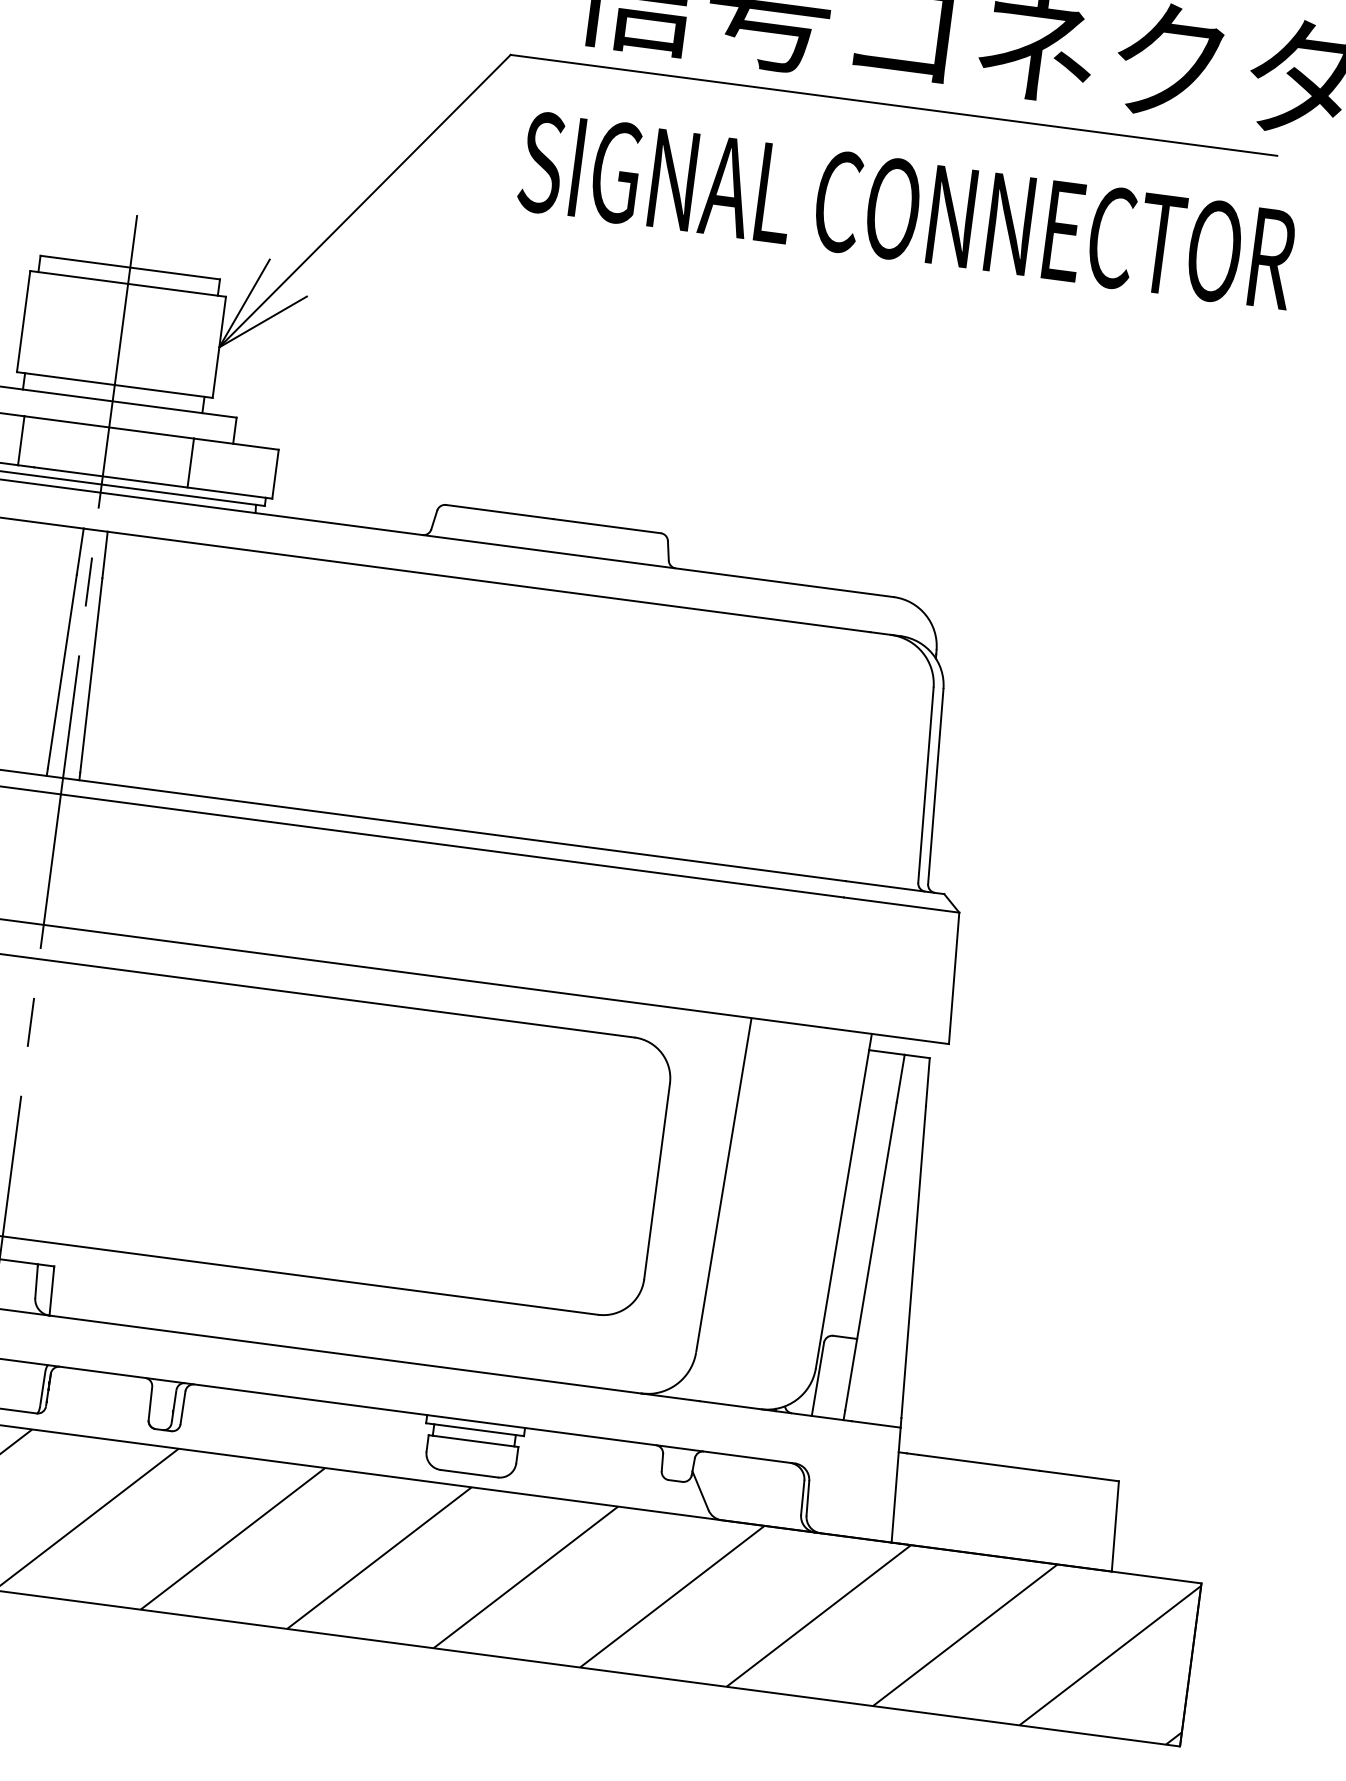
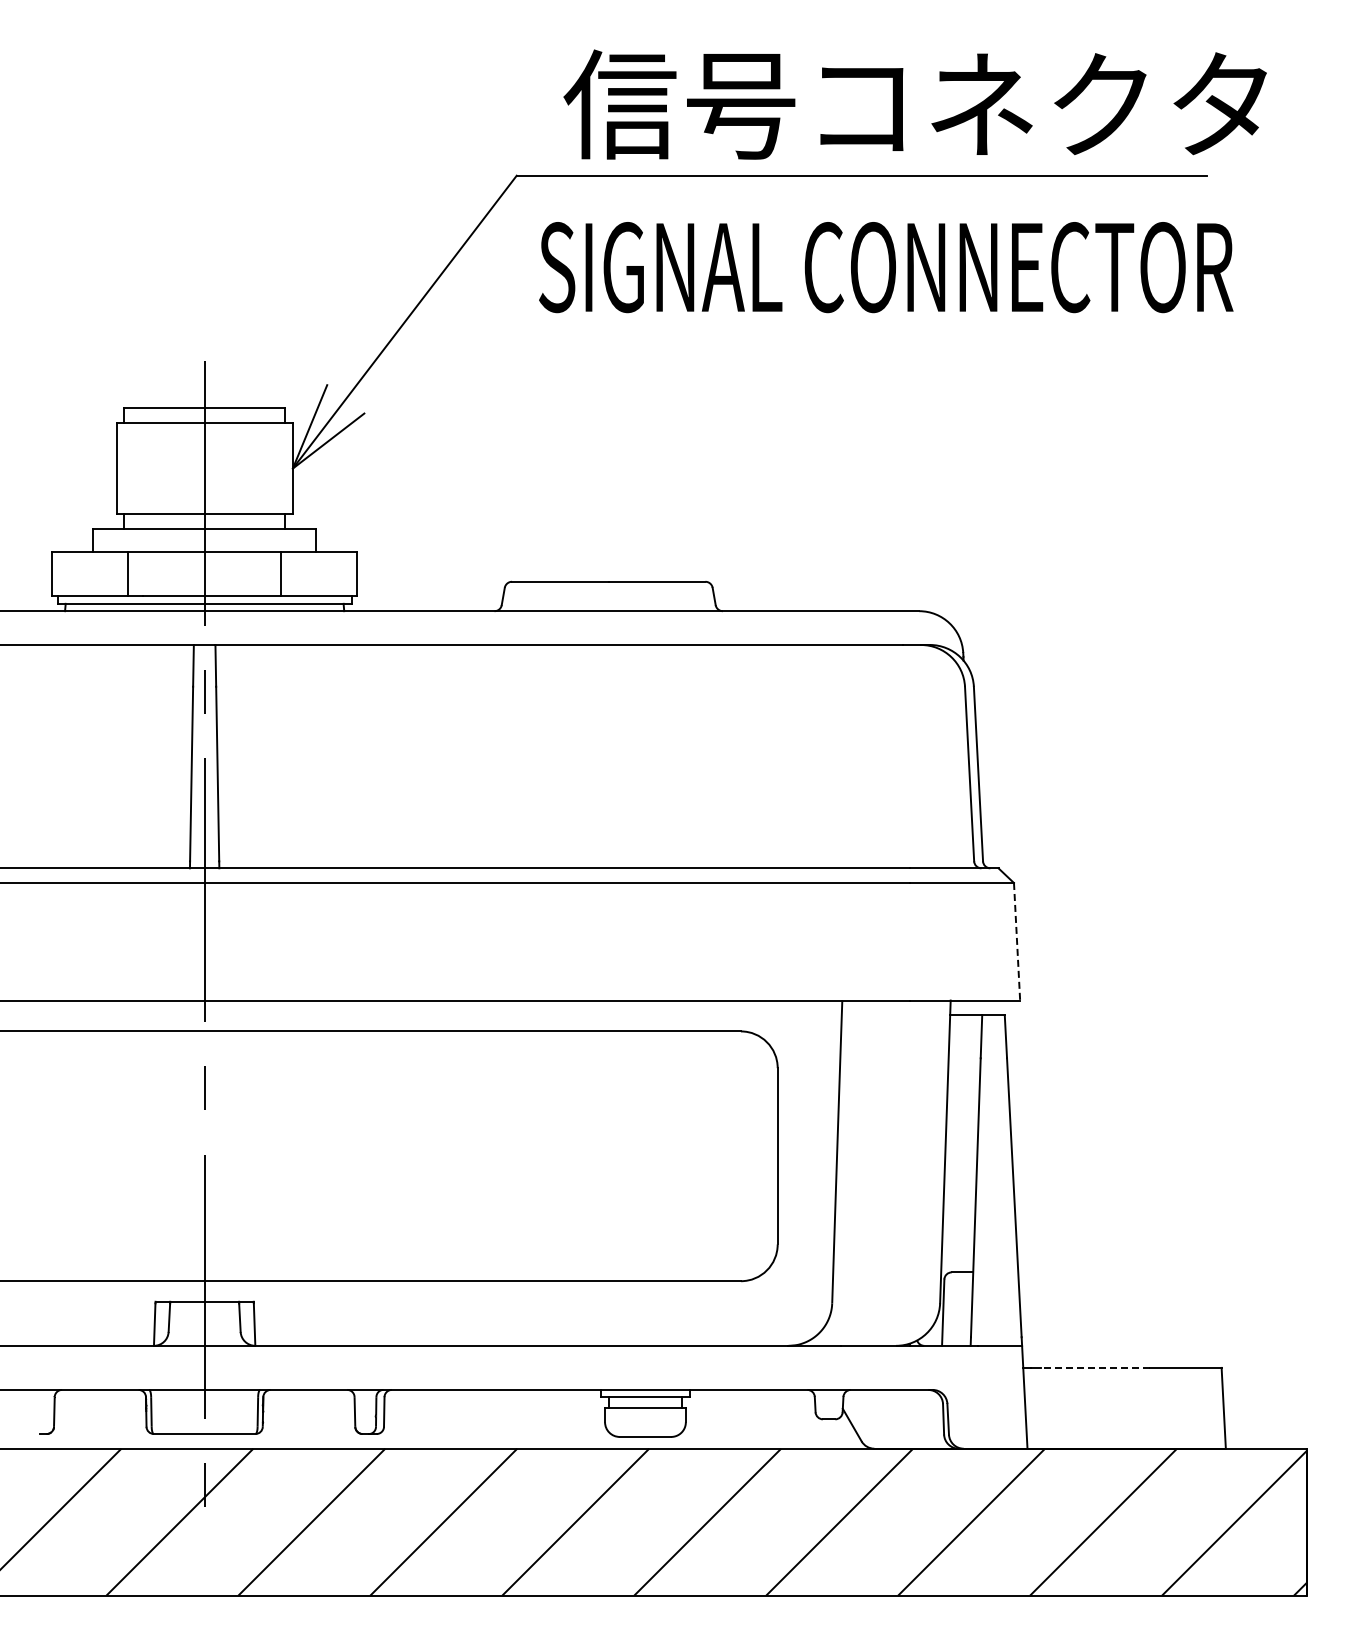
line: (954, 978) -> (1017, 941), solid -> dashed
line: (978, 1462) -> (1095, 1367), solid -> dashed

